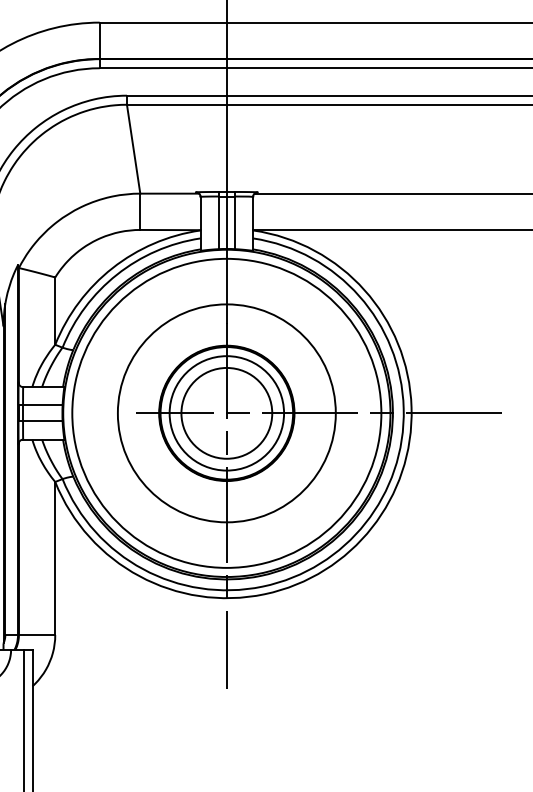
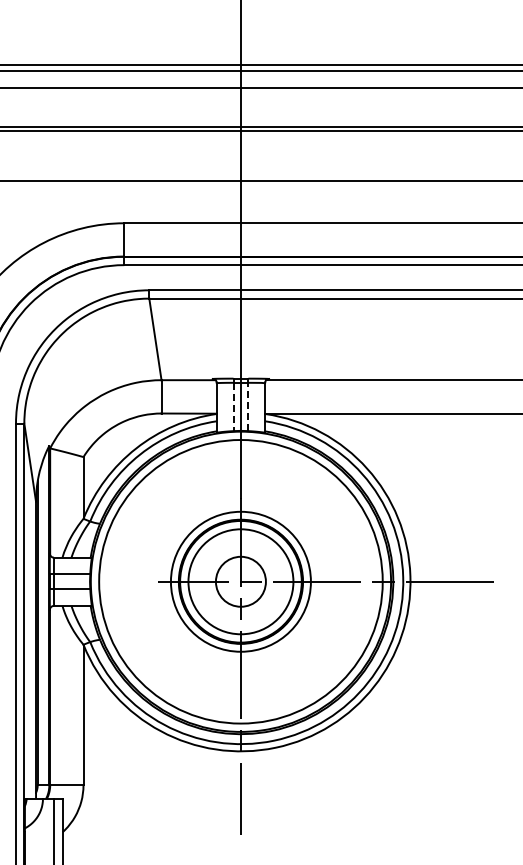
line: (235, 222) -> (248, 406), solid -> dashed
line: (218, 223) -> (233, 407), solid -> dashed
circle: (226, 413) -> (240, 581), size x0.6
circle: (226, 413) -> (240, 581), size x0.7

